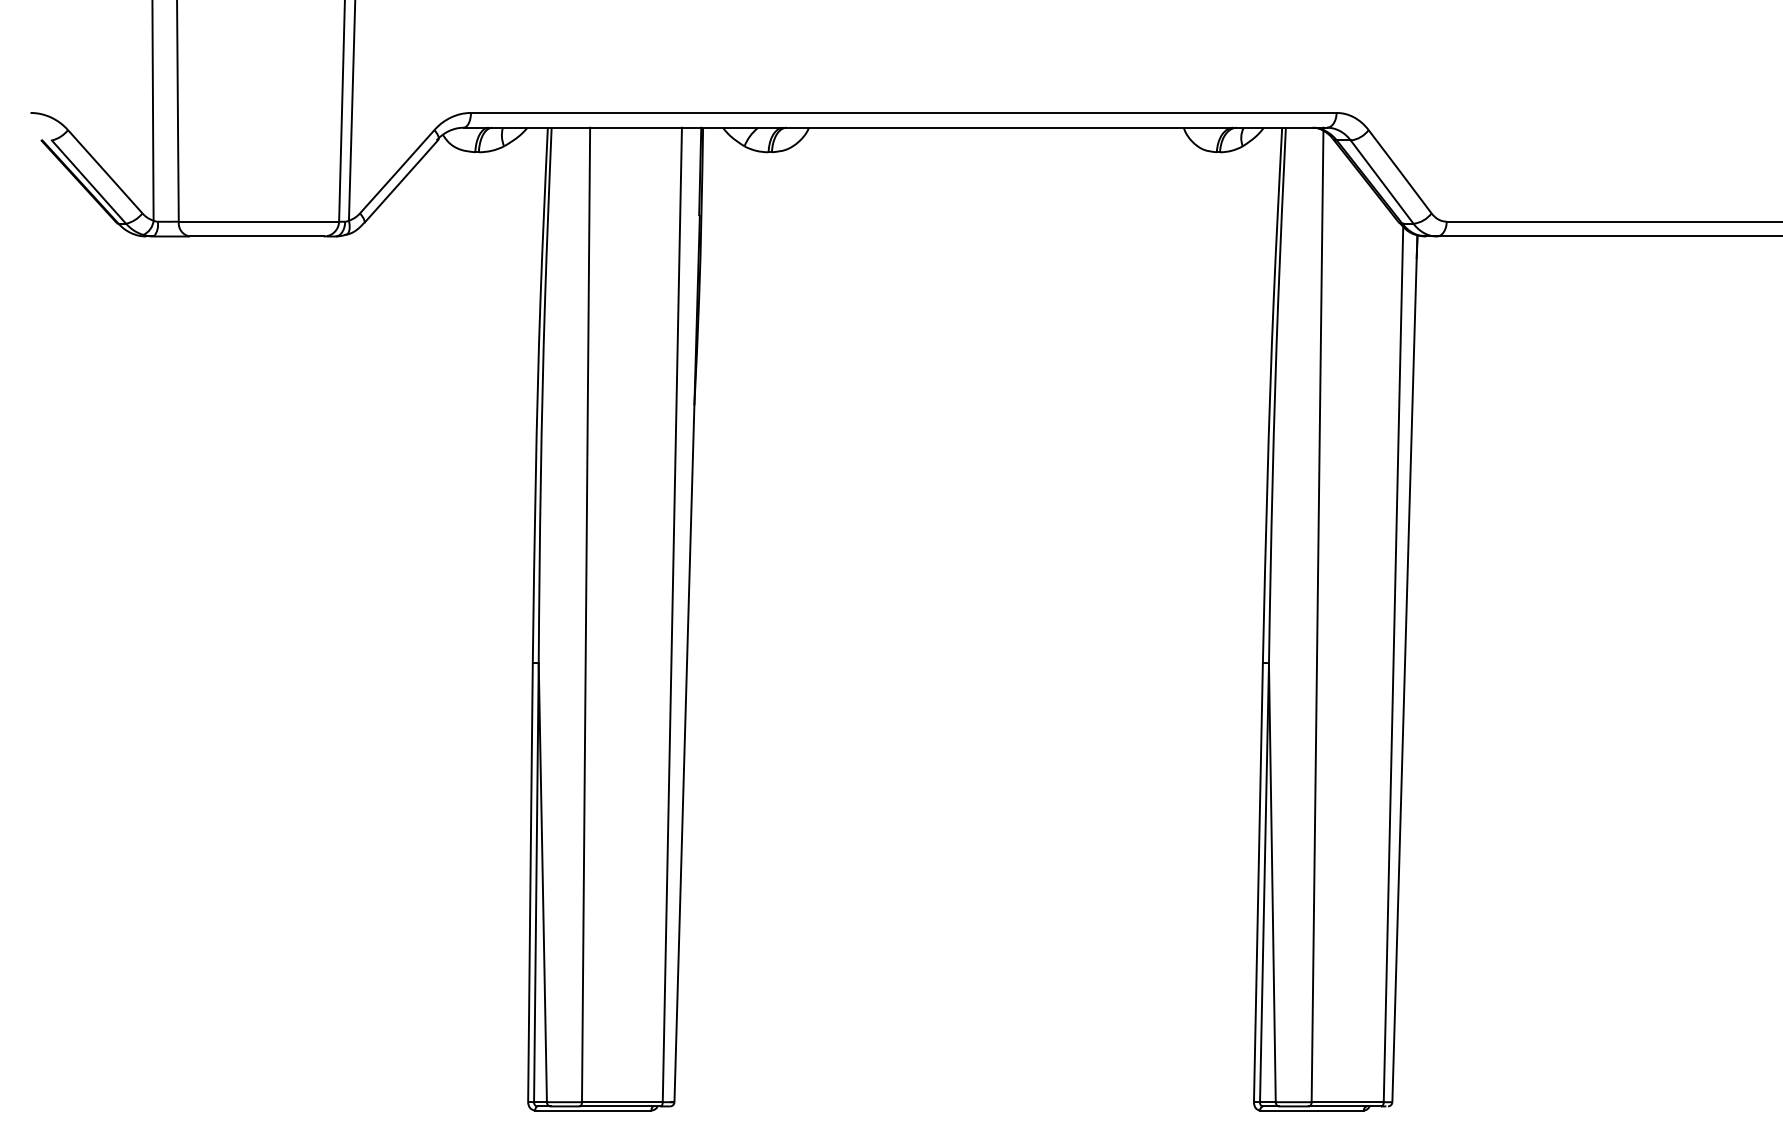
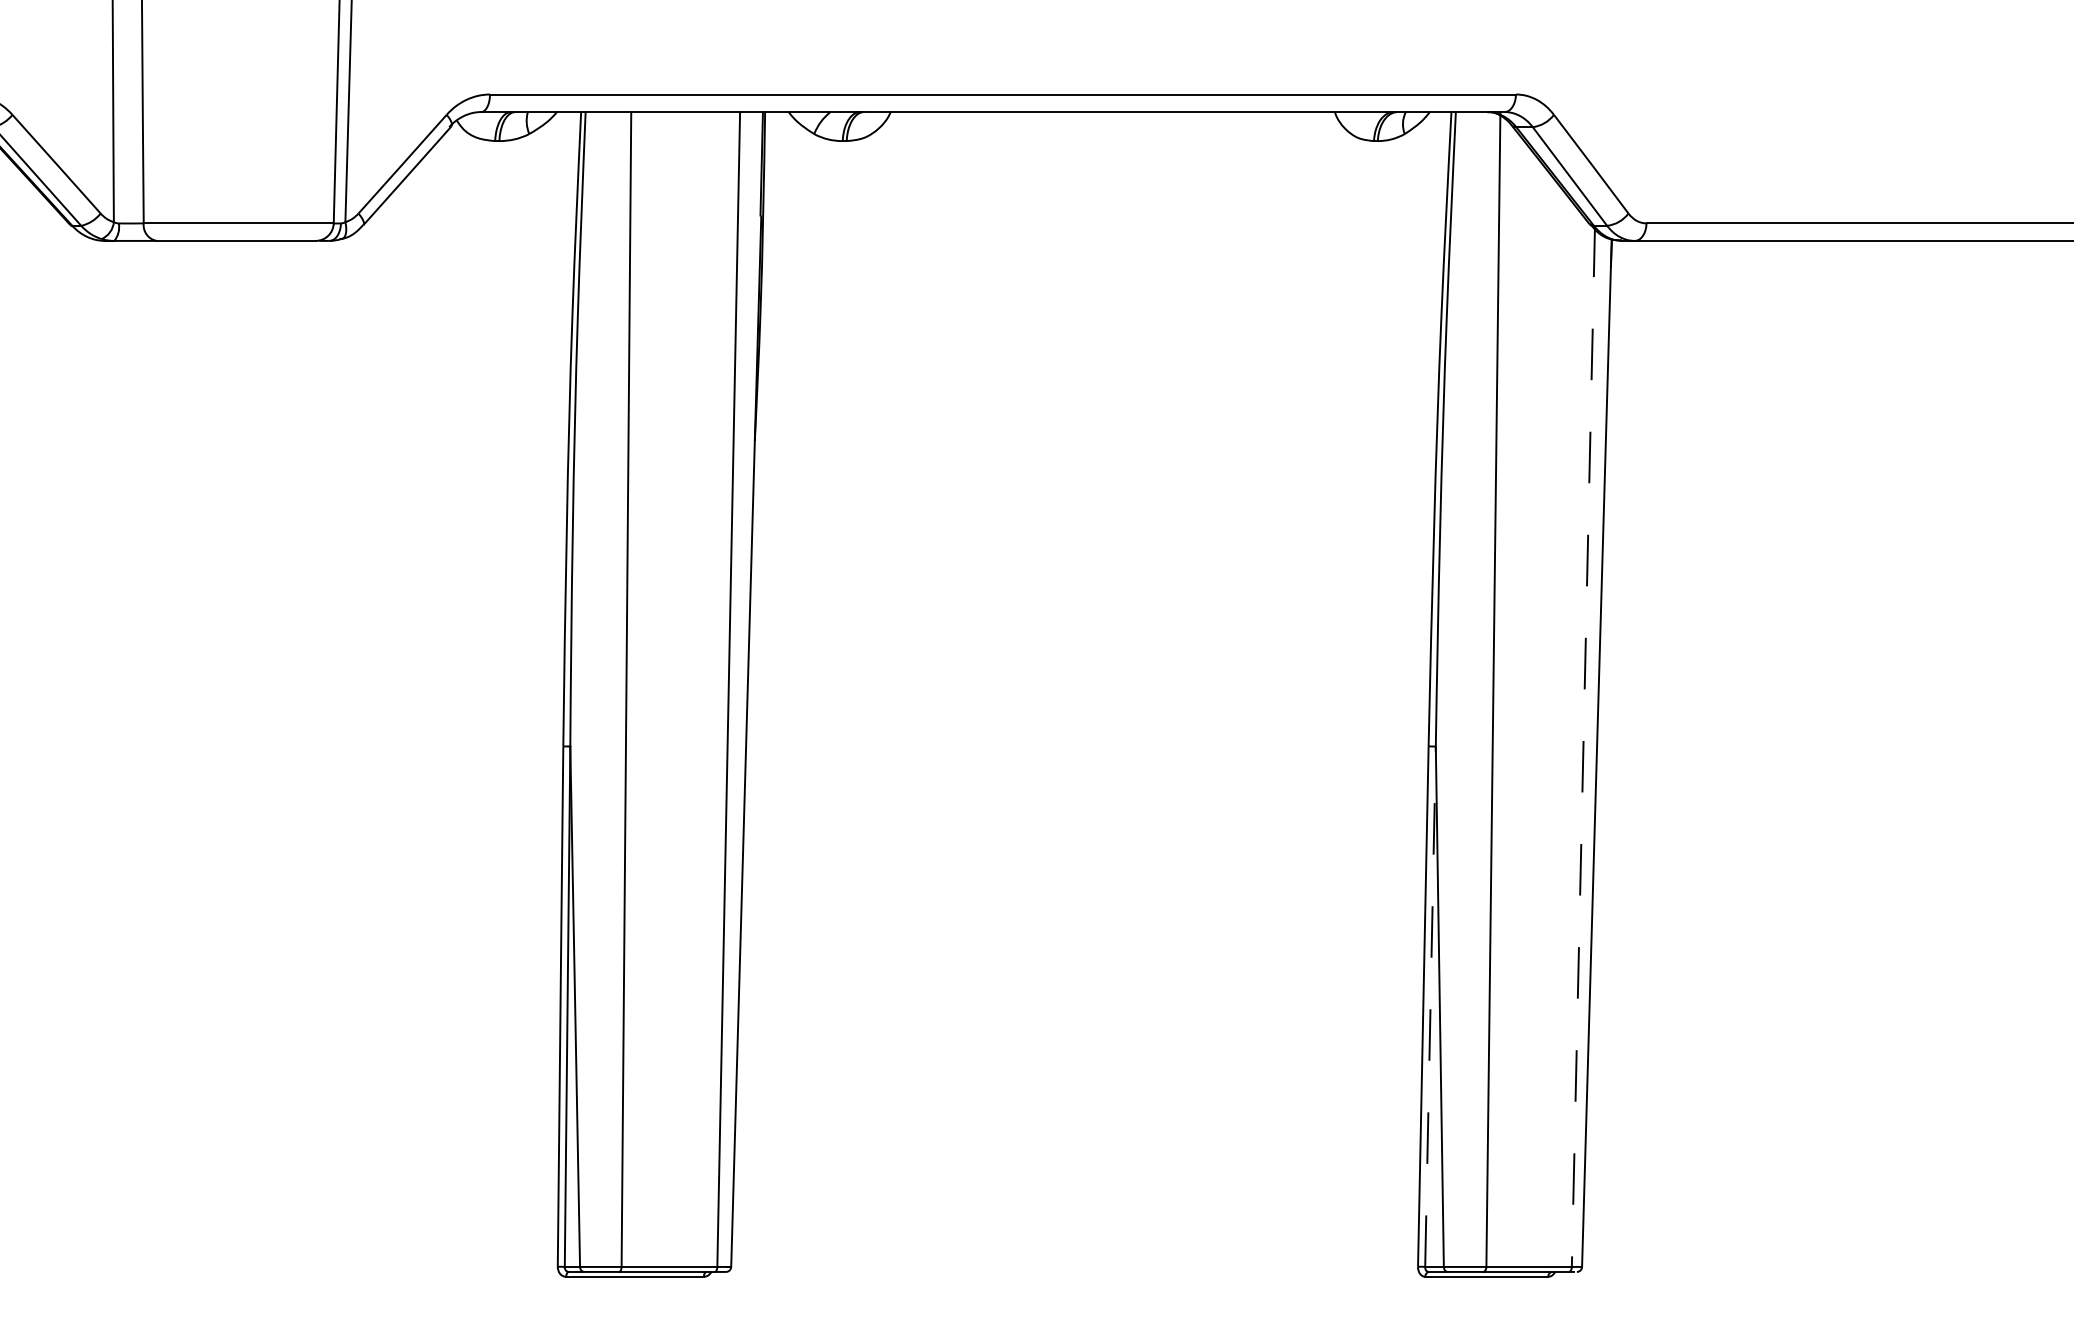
line: (1393, 663) -> (1583, 747), solid -> dashed
line: (1264, 882) -> (1430, 1006), solid -> dashed

